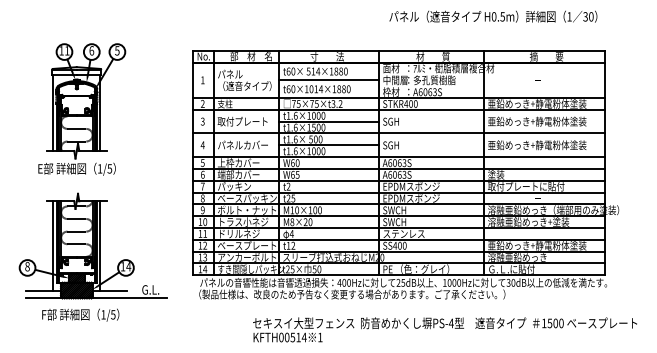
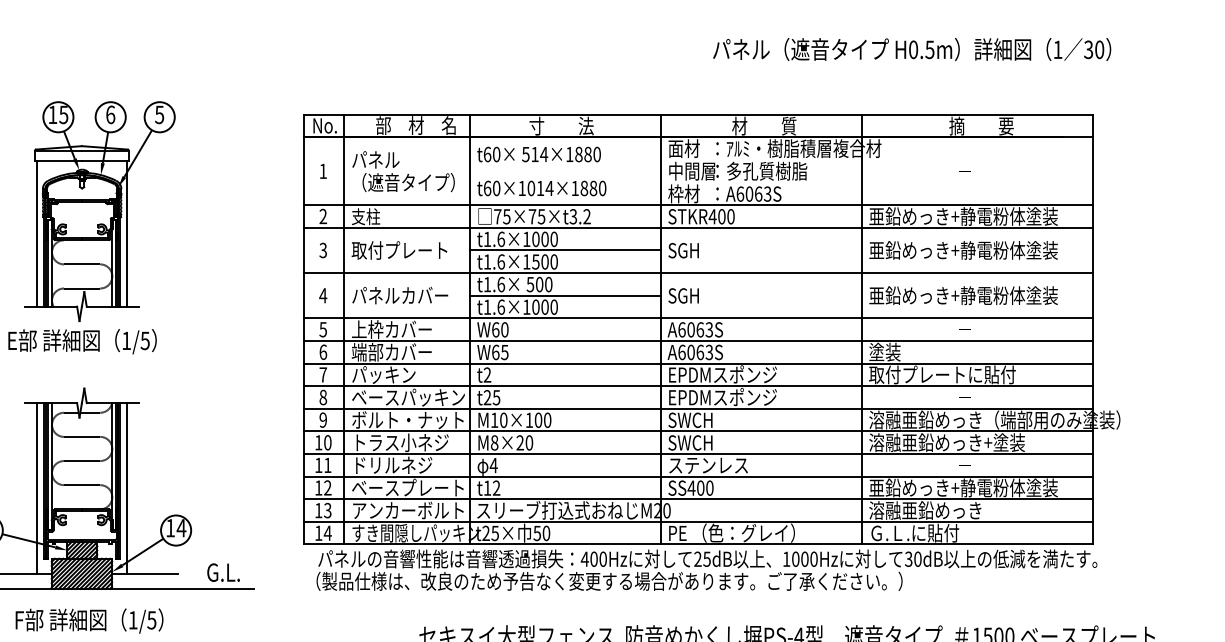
text: (493, 16) -> (912, 49), moved
text: (67, 50) -> (64, 114), 11 -> 15
line: (329, 80) -> (565, 171), removed

